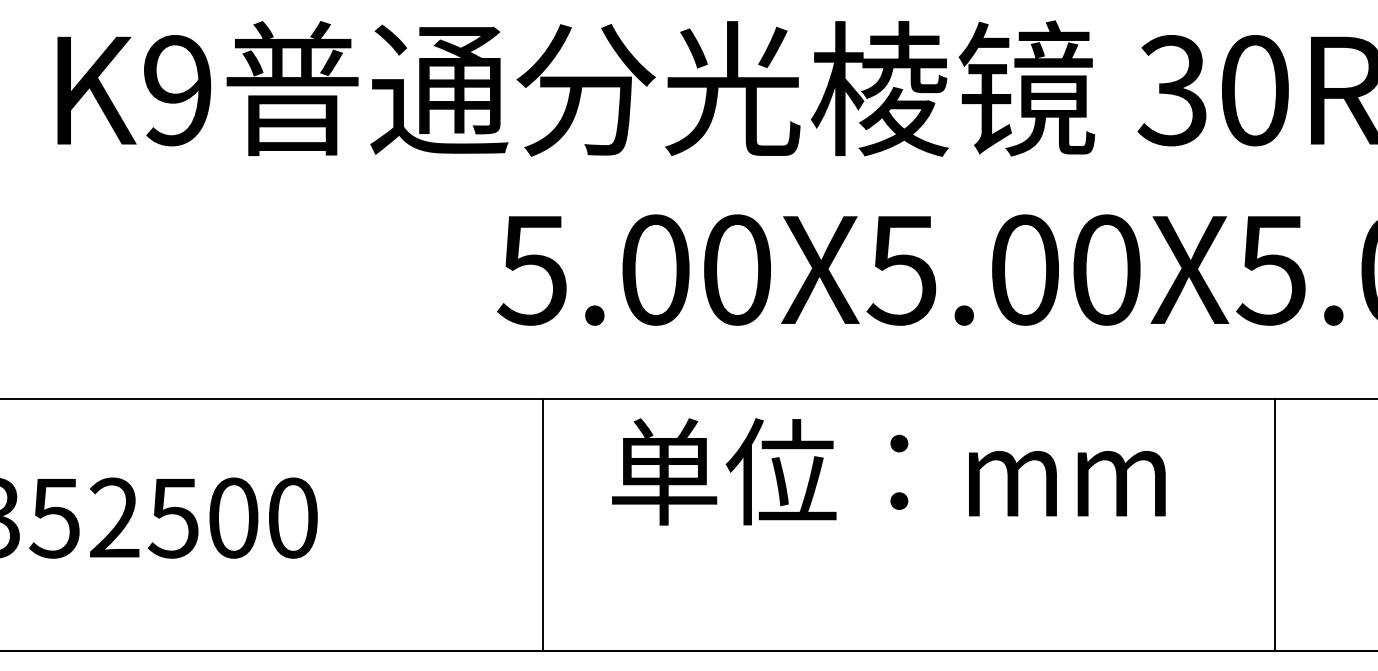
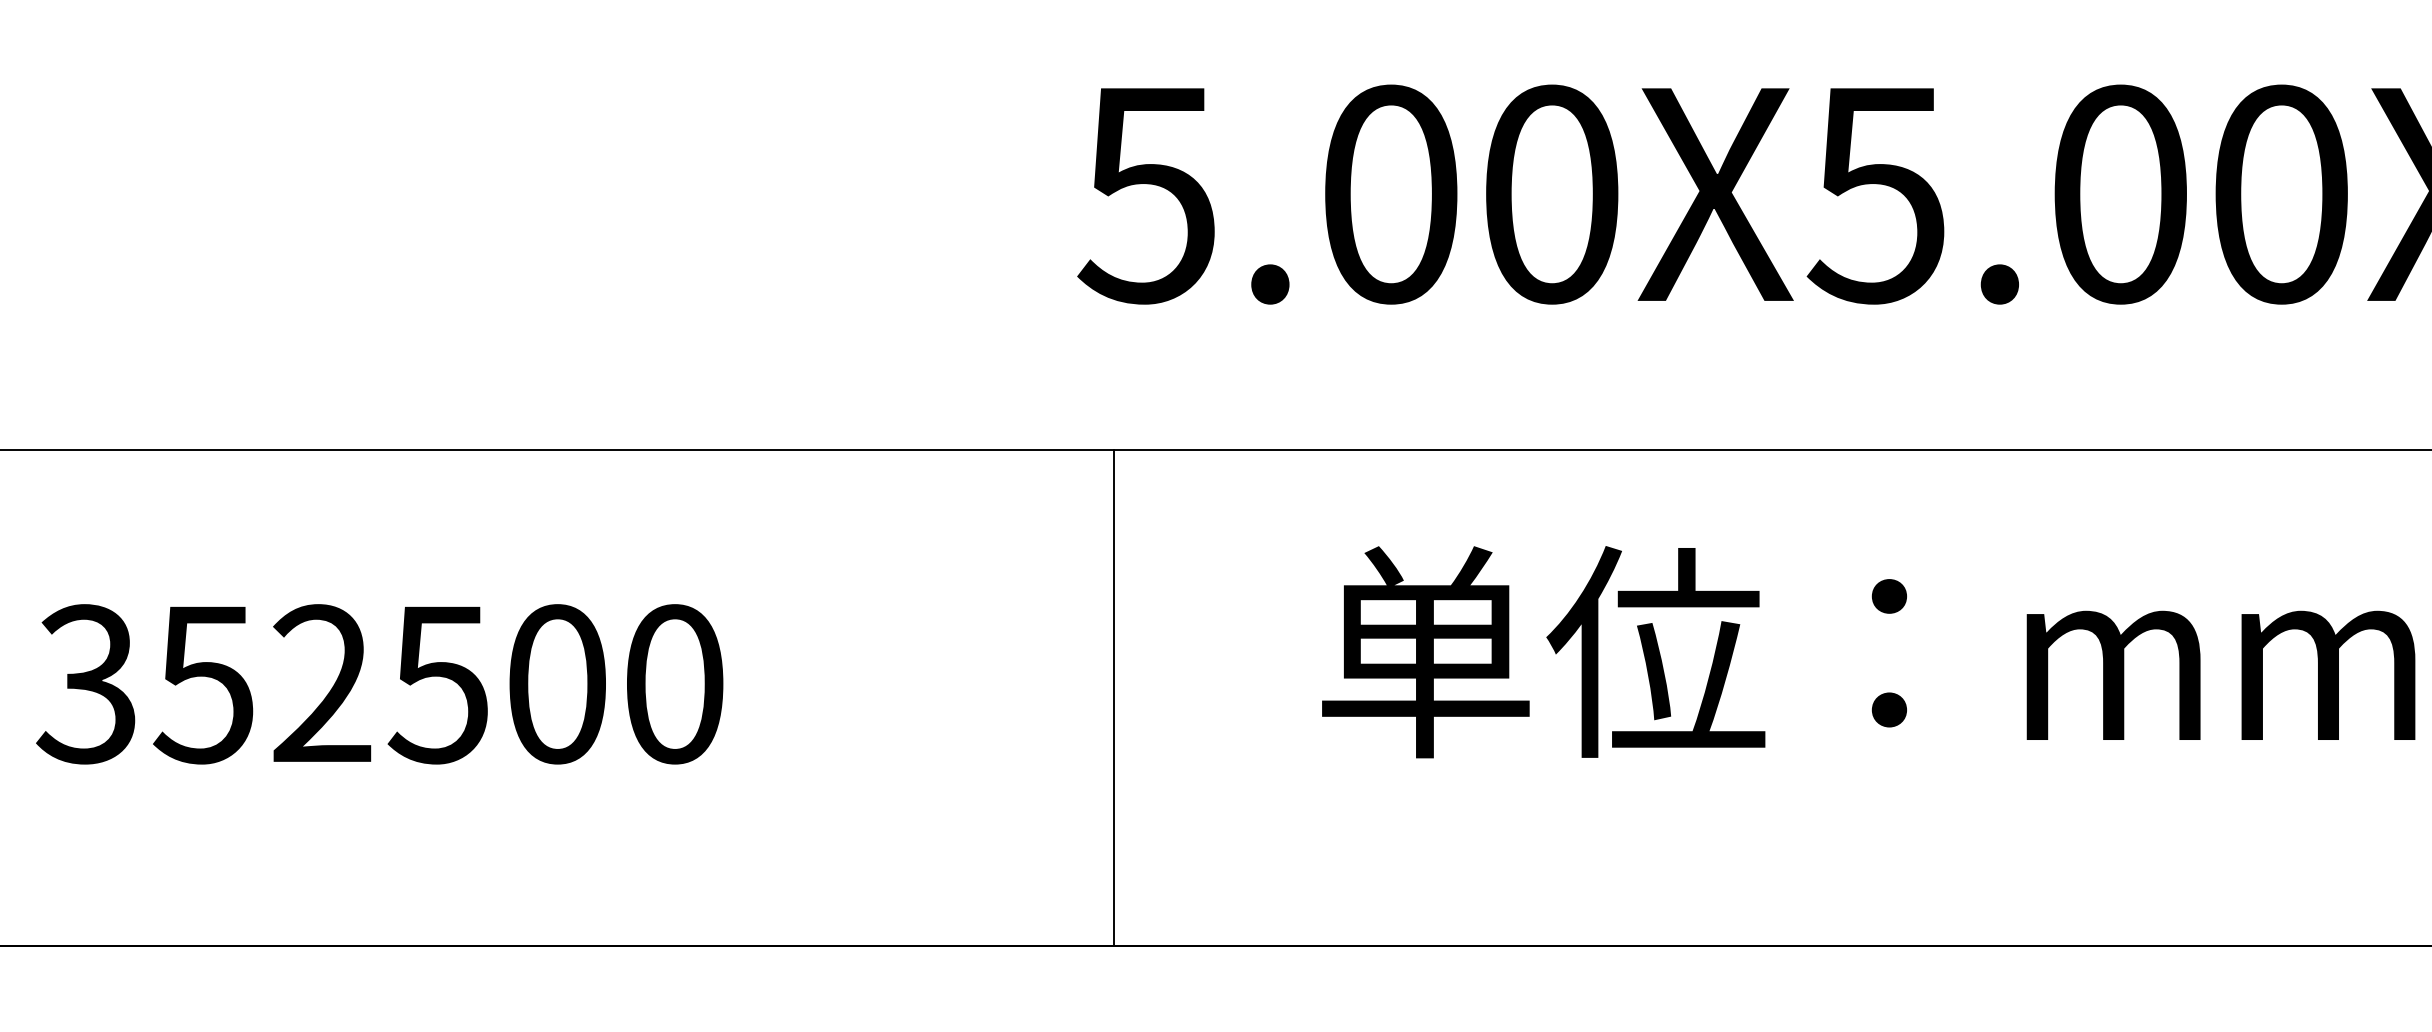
text: (888, 471) -> (1867, 651), moved
line: (542, 524) -> (1113, 696), moved

